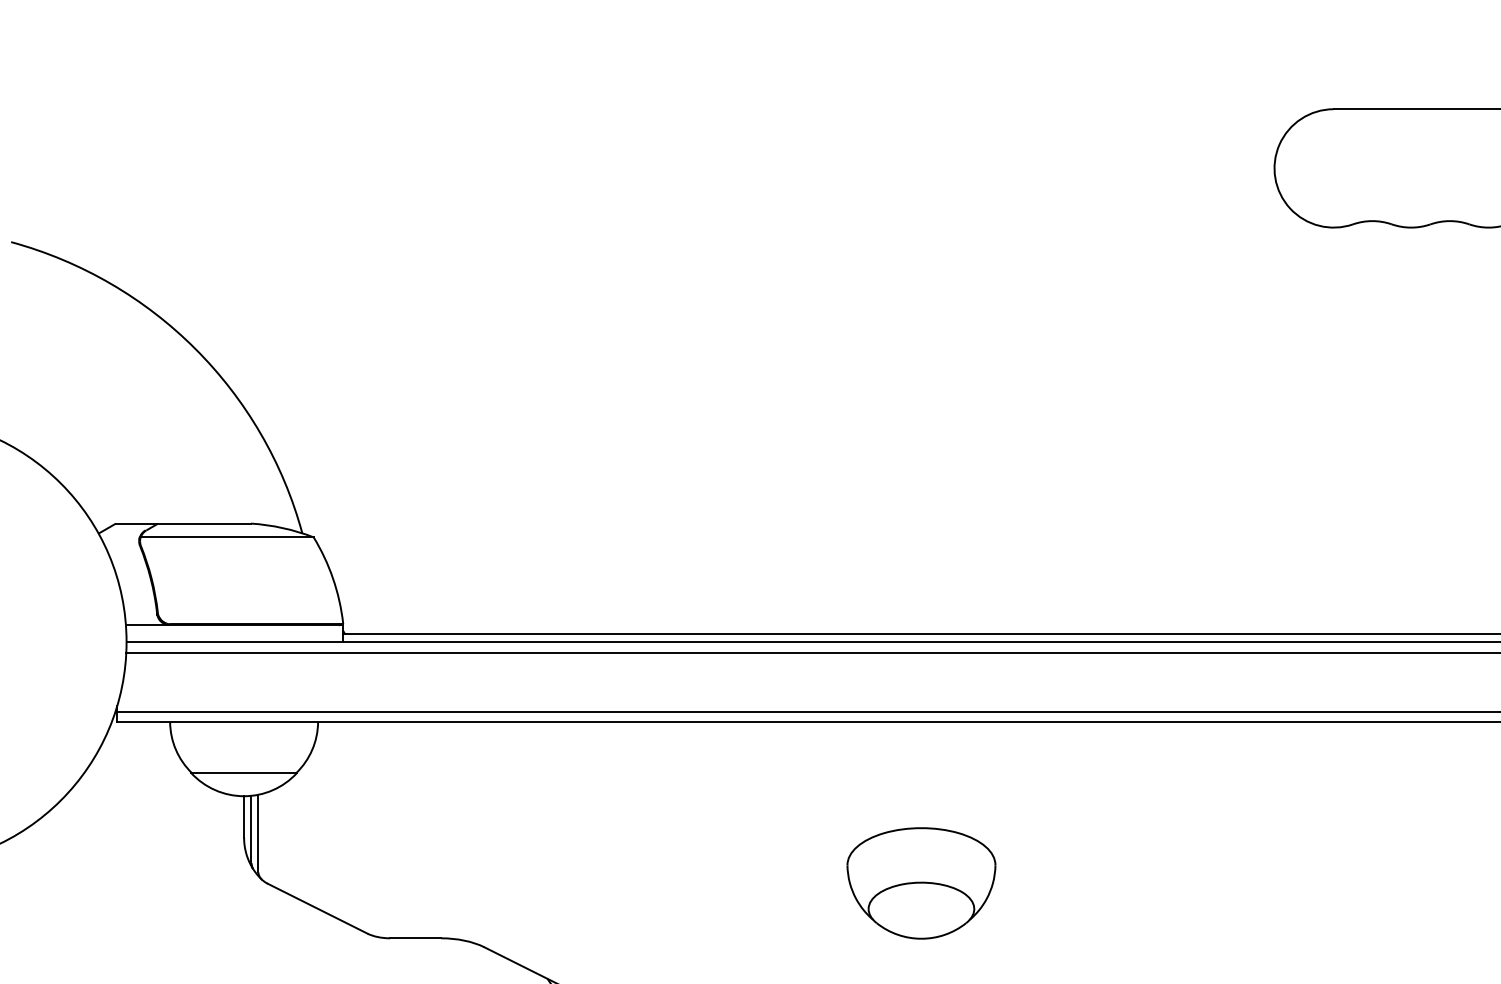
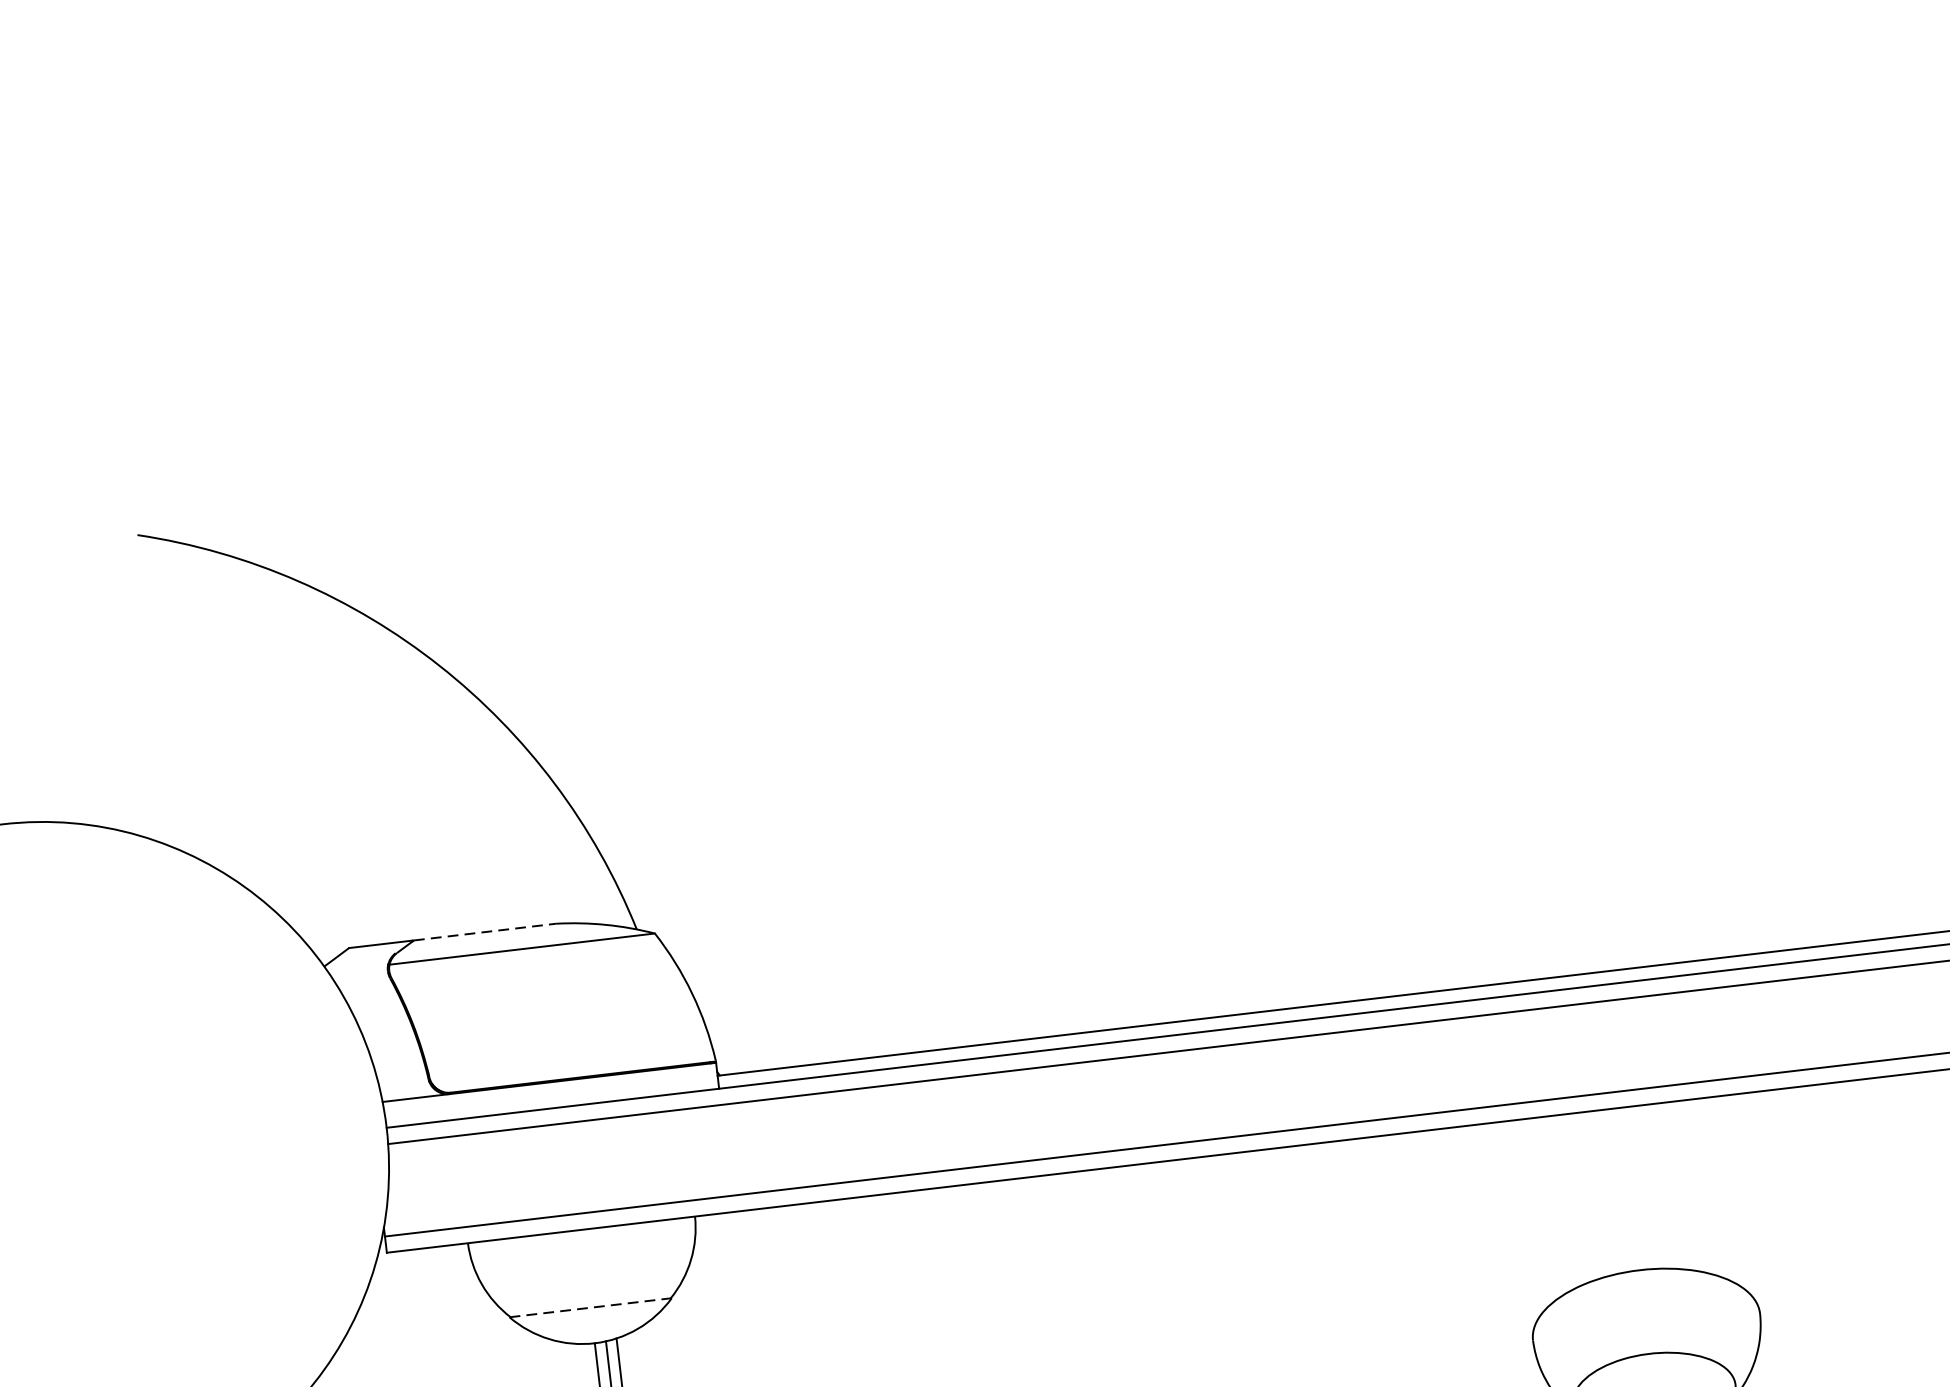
line: (205, 523) -> (486, 931), solid -> dashed
line: (244, 773) -> (591, 1308), solid -> dashed

